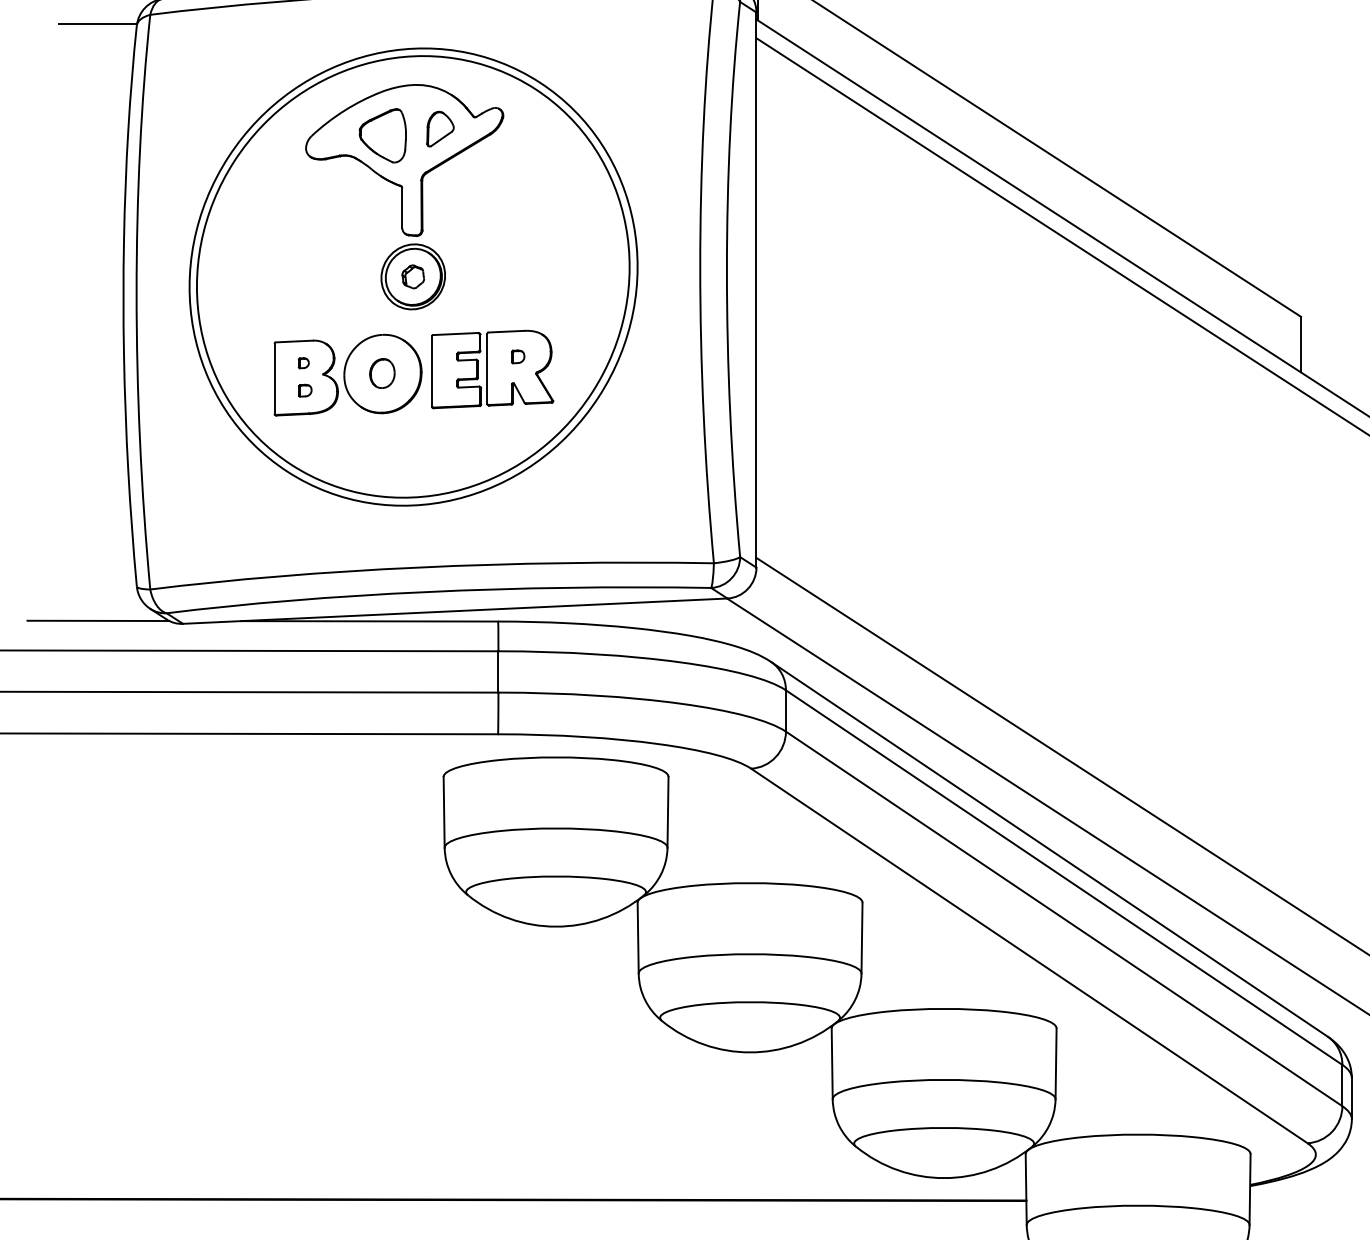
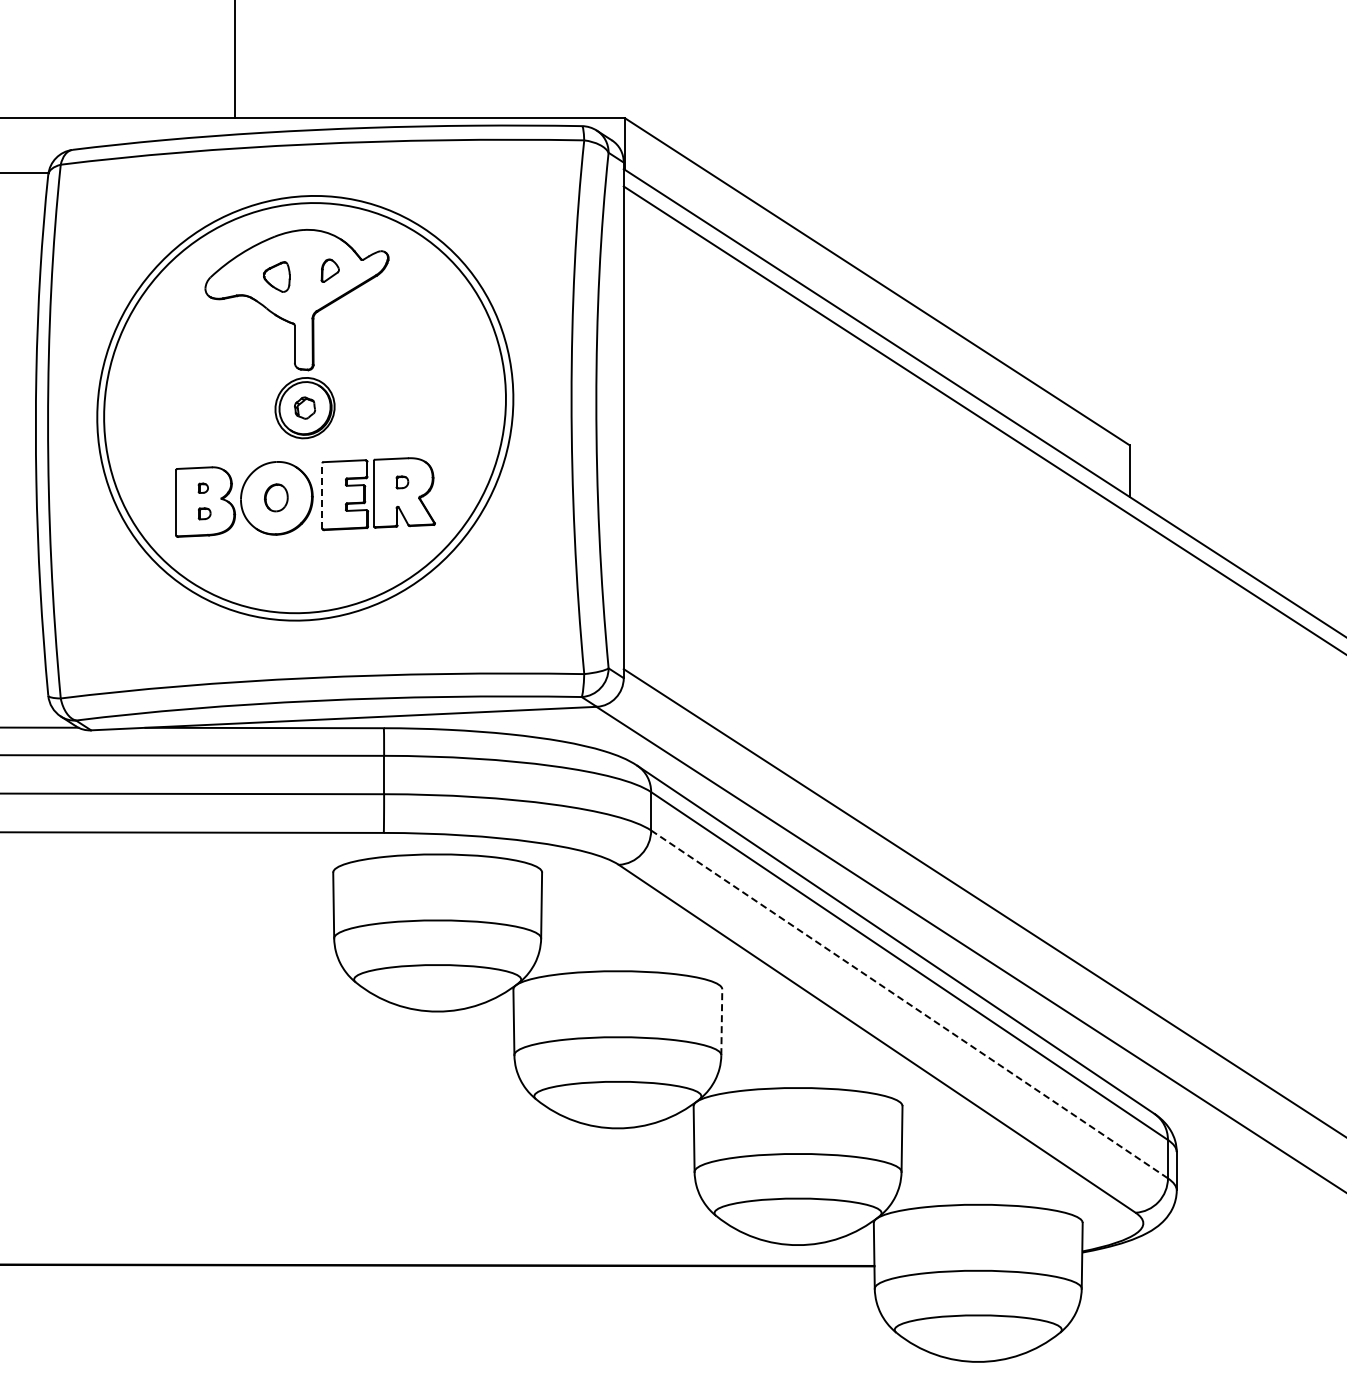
part: (440, 128) -> (330, 270), size x0.7
part: (382, 135) -> (276, 276), size x0.6
line: (432, 370) -> (322, 495), solid -> dashed
line: (1064, 919) -> (909, 1004), solid -> dashed
line: (861, 938) -> (721, 1022), solid -> dashed

